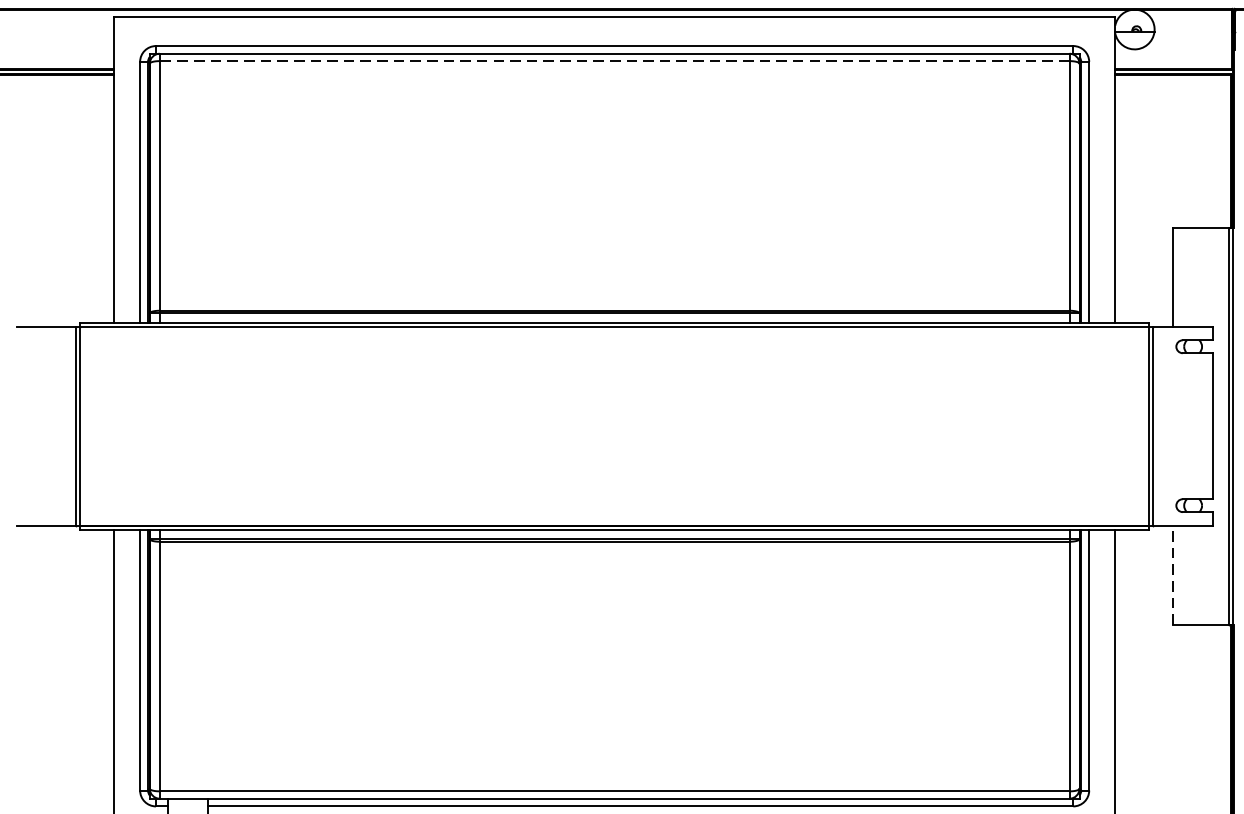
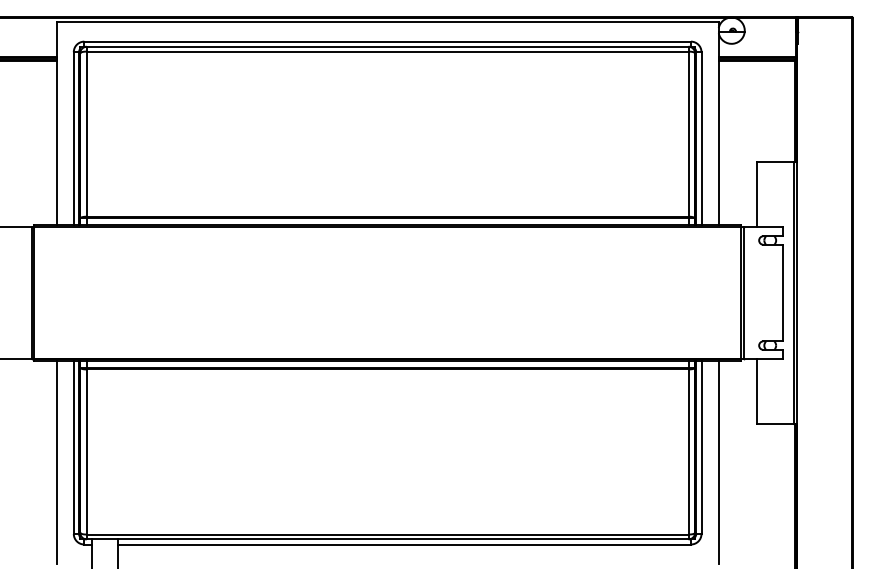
line: (614, 60) -> (387, 51), dashed -> solid
line: (1173, 575) -> (757, 391), dashed -> solid

